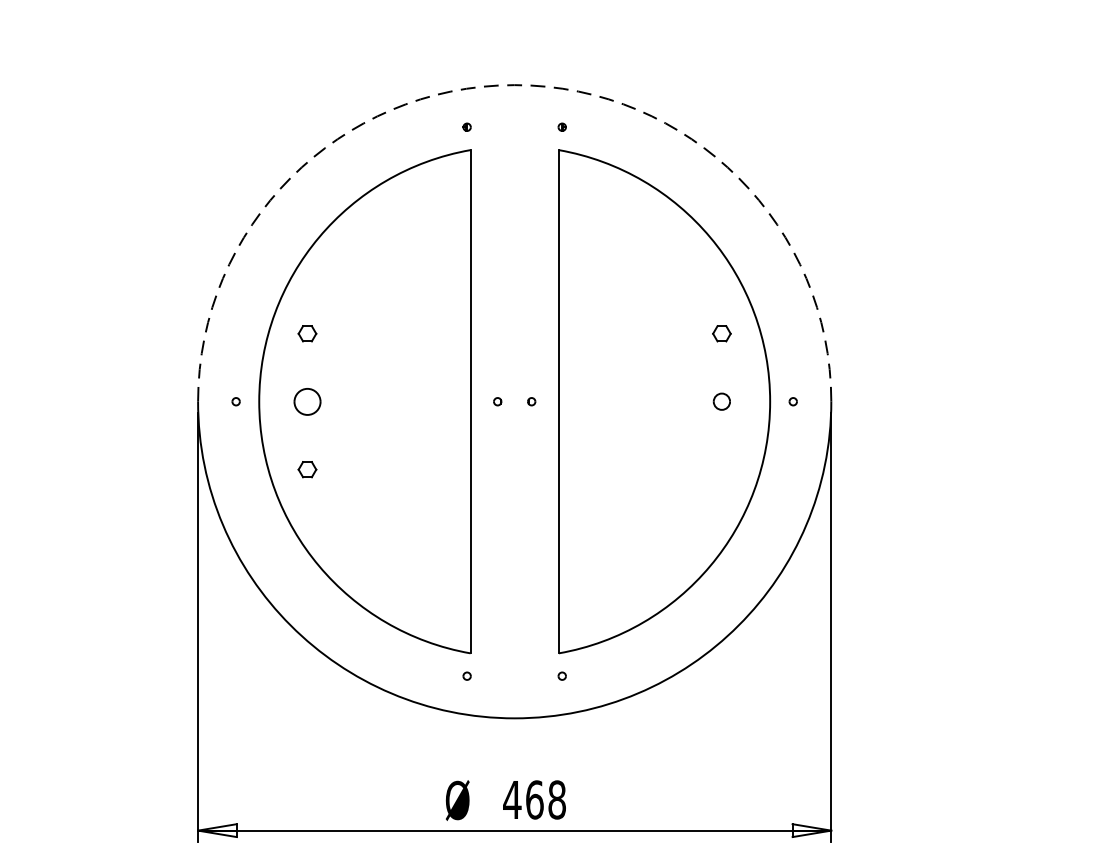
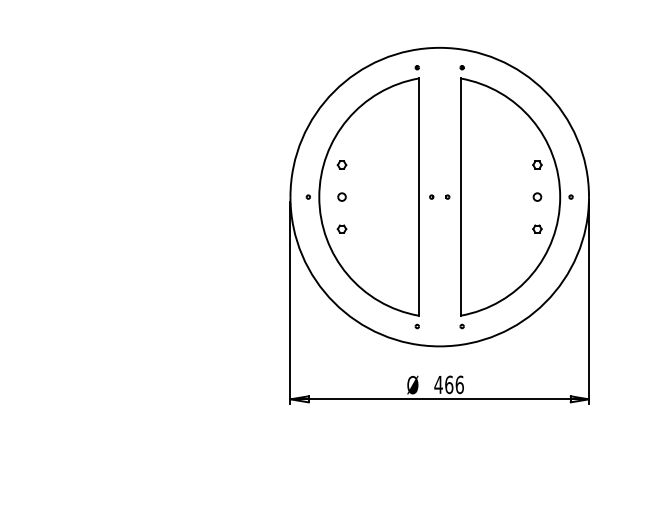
arc: (514, 84) -> (439, 47), dashed -> solid
part: (306, 400) -> (341, 196), size x0.62
part: (722, 468) -> (537, 228), added
text: (556, 799) -> (459, 384), 468 -> 466

